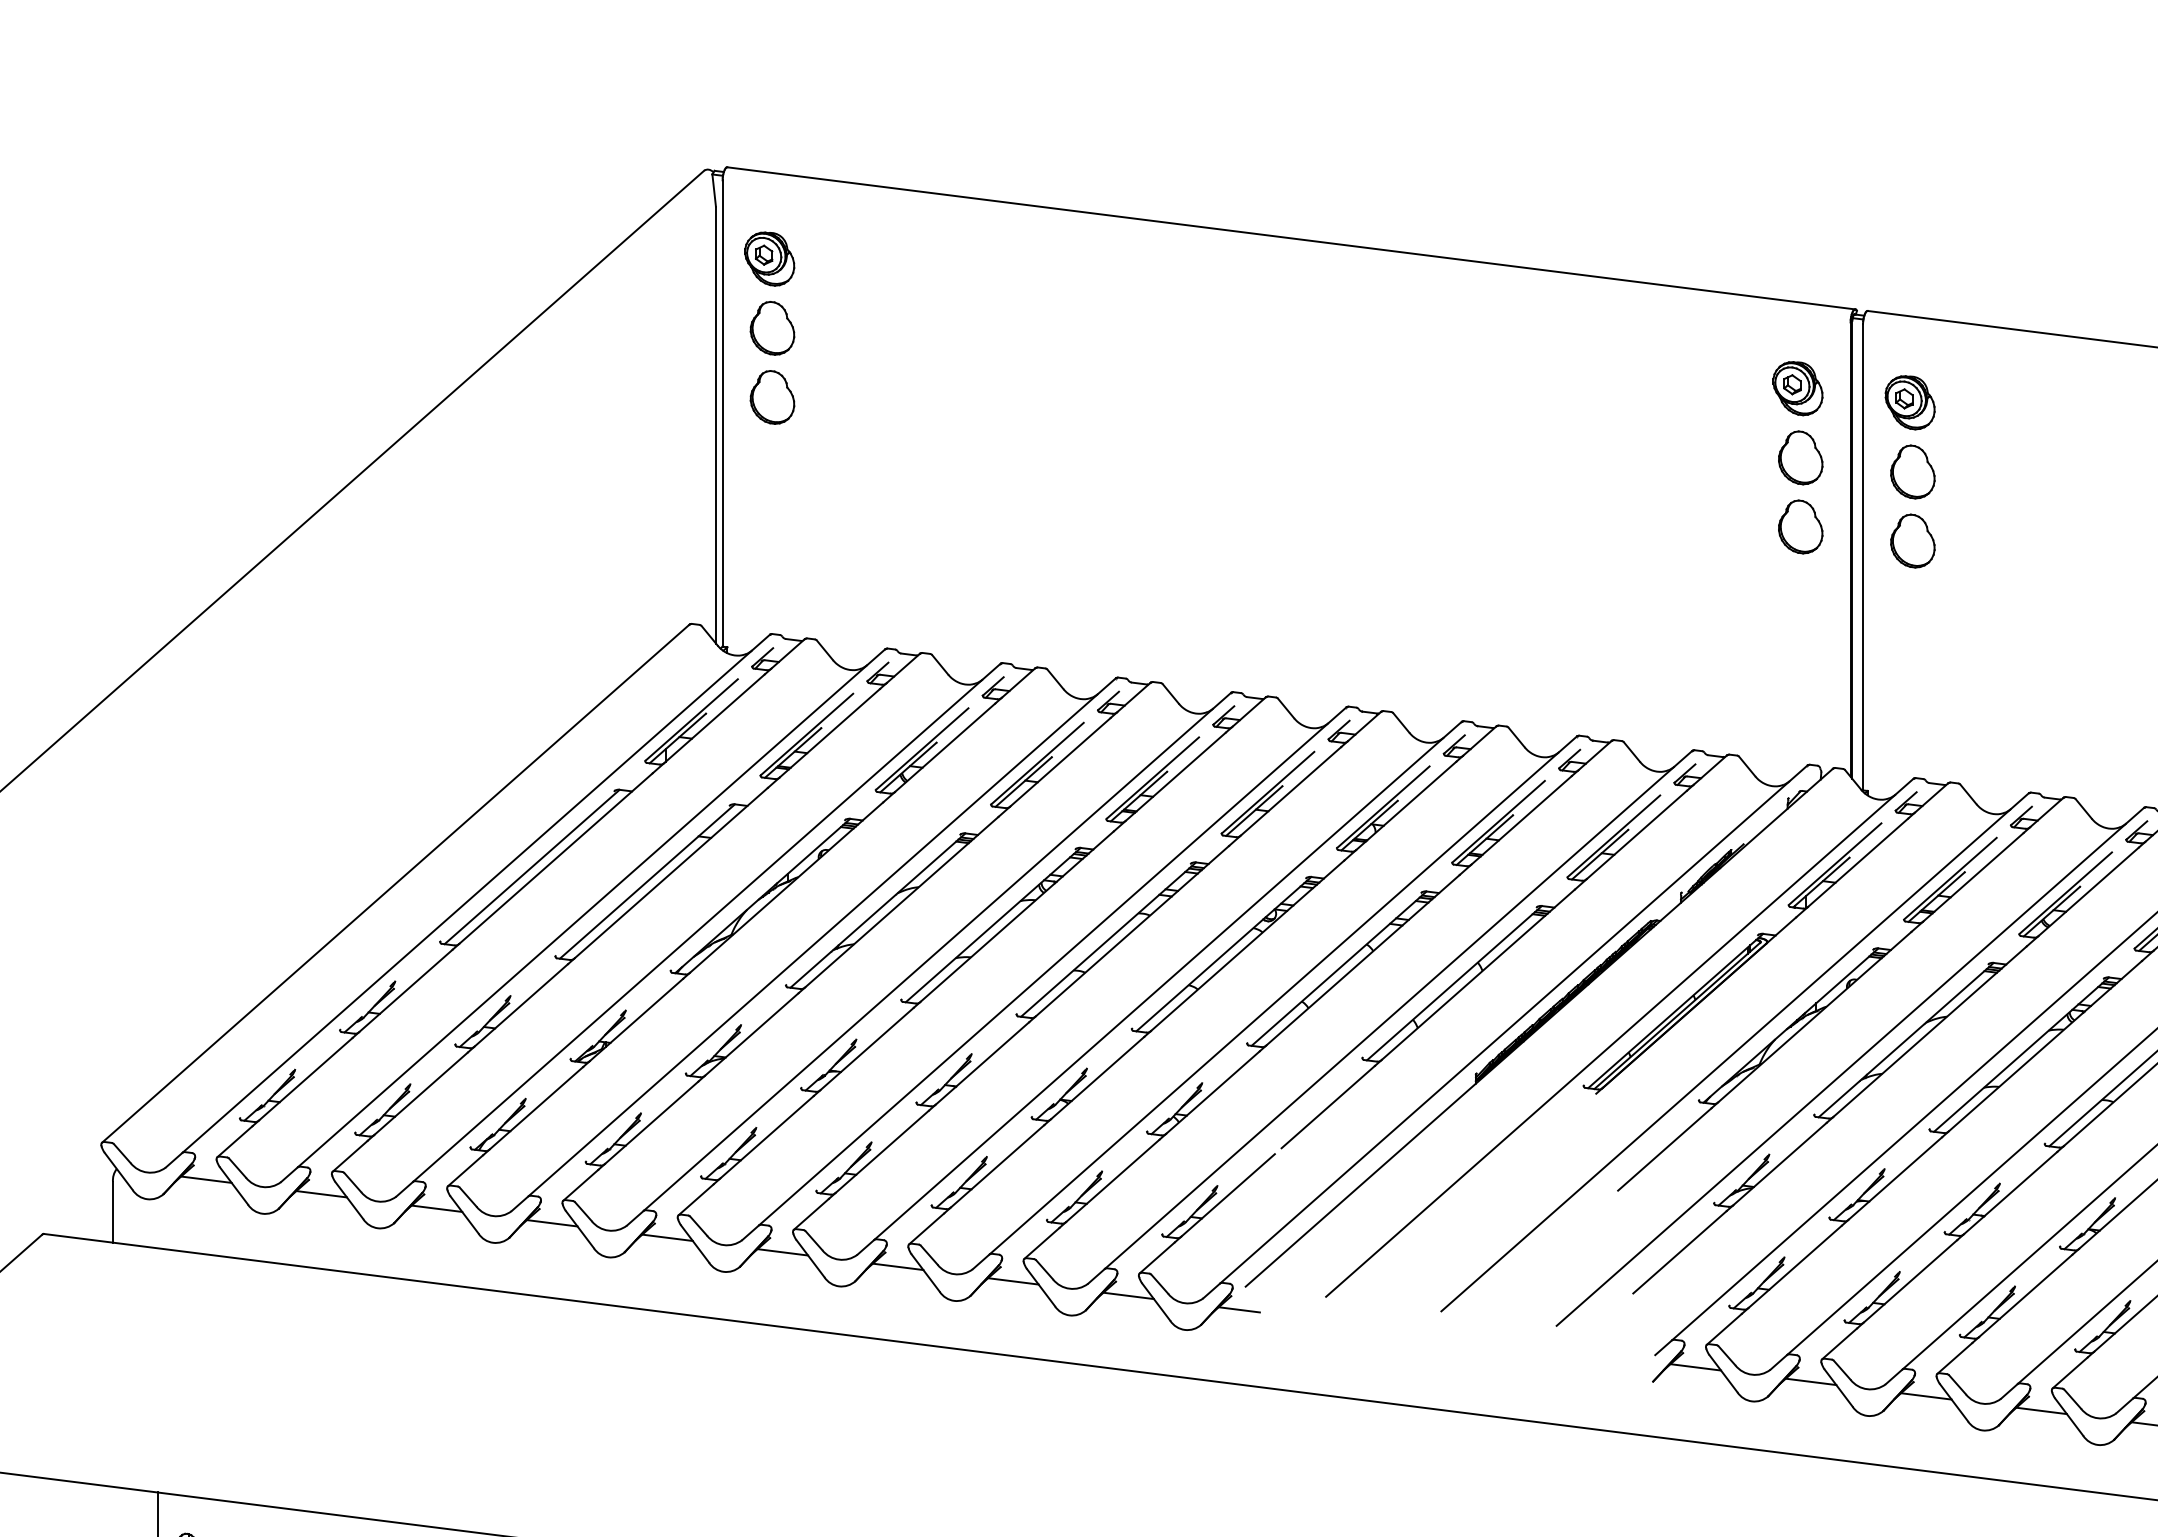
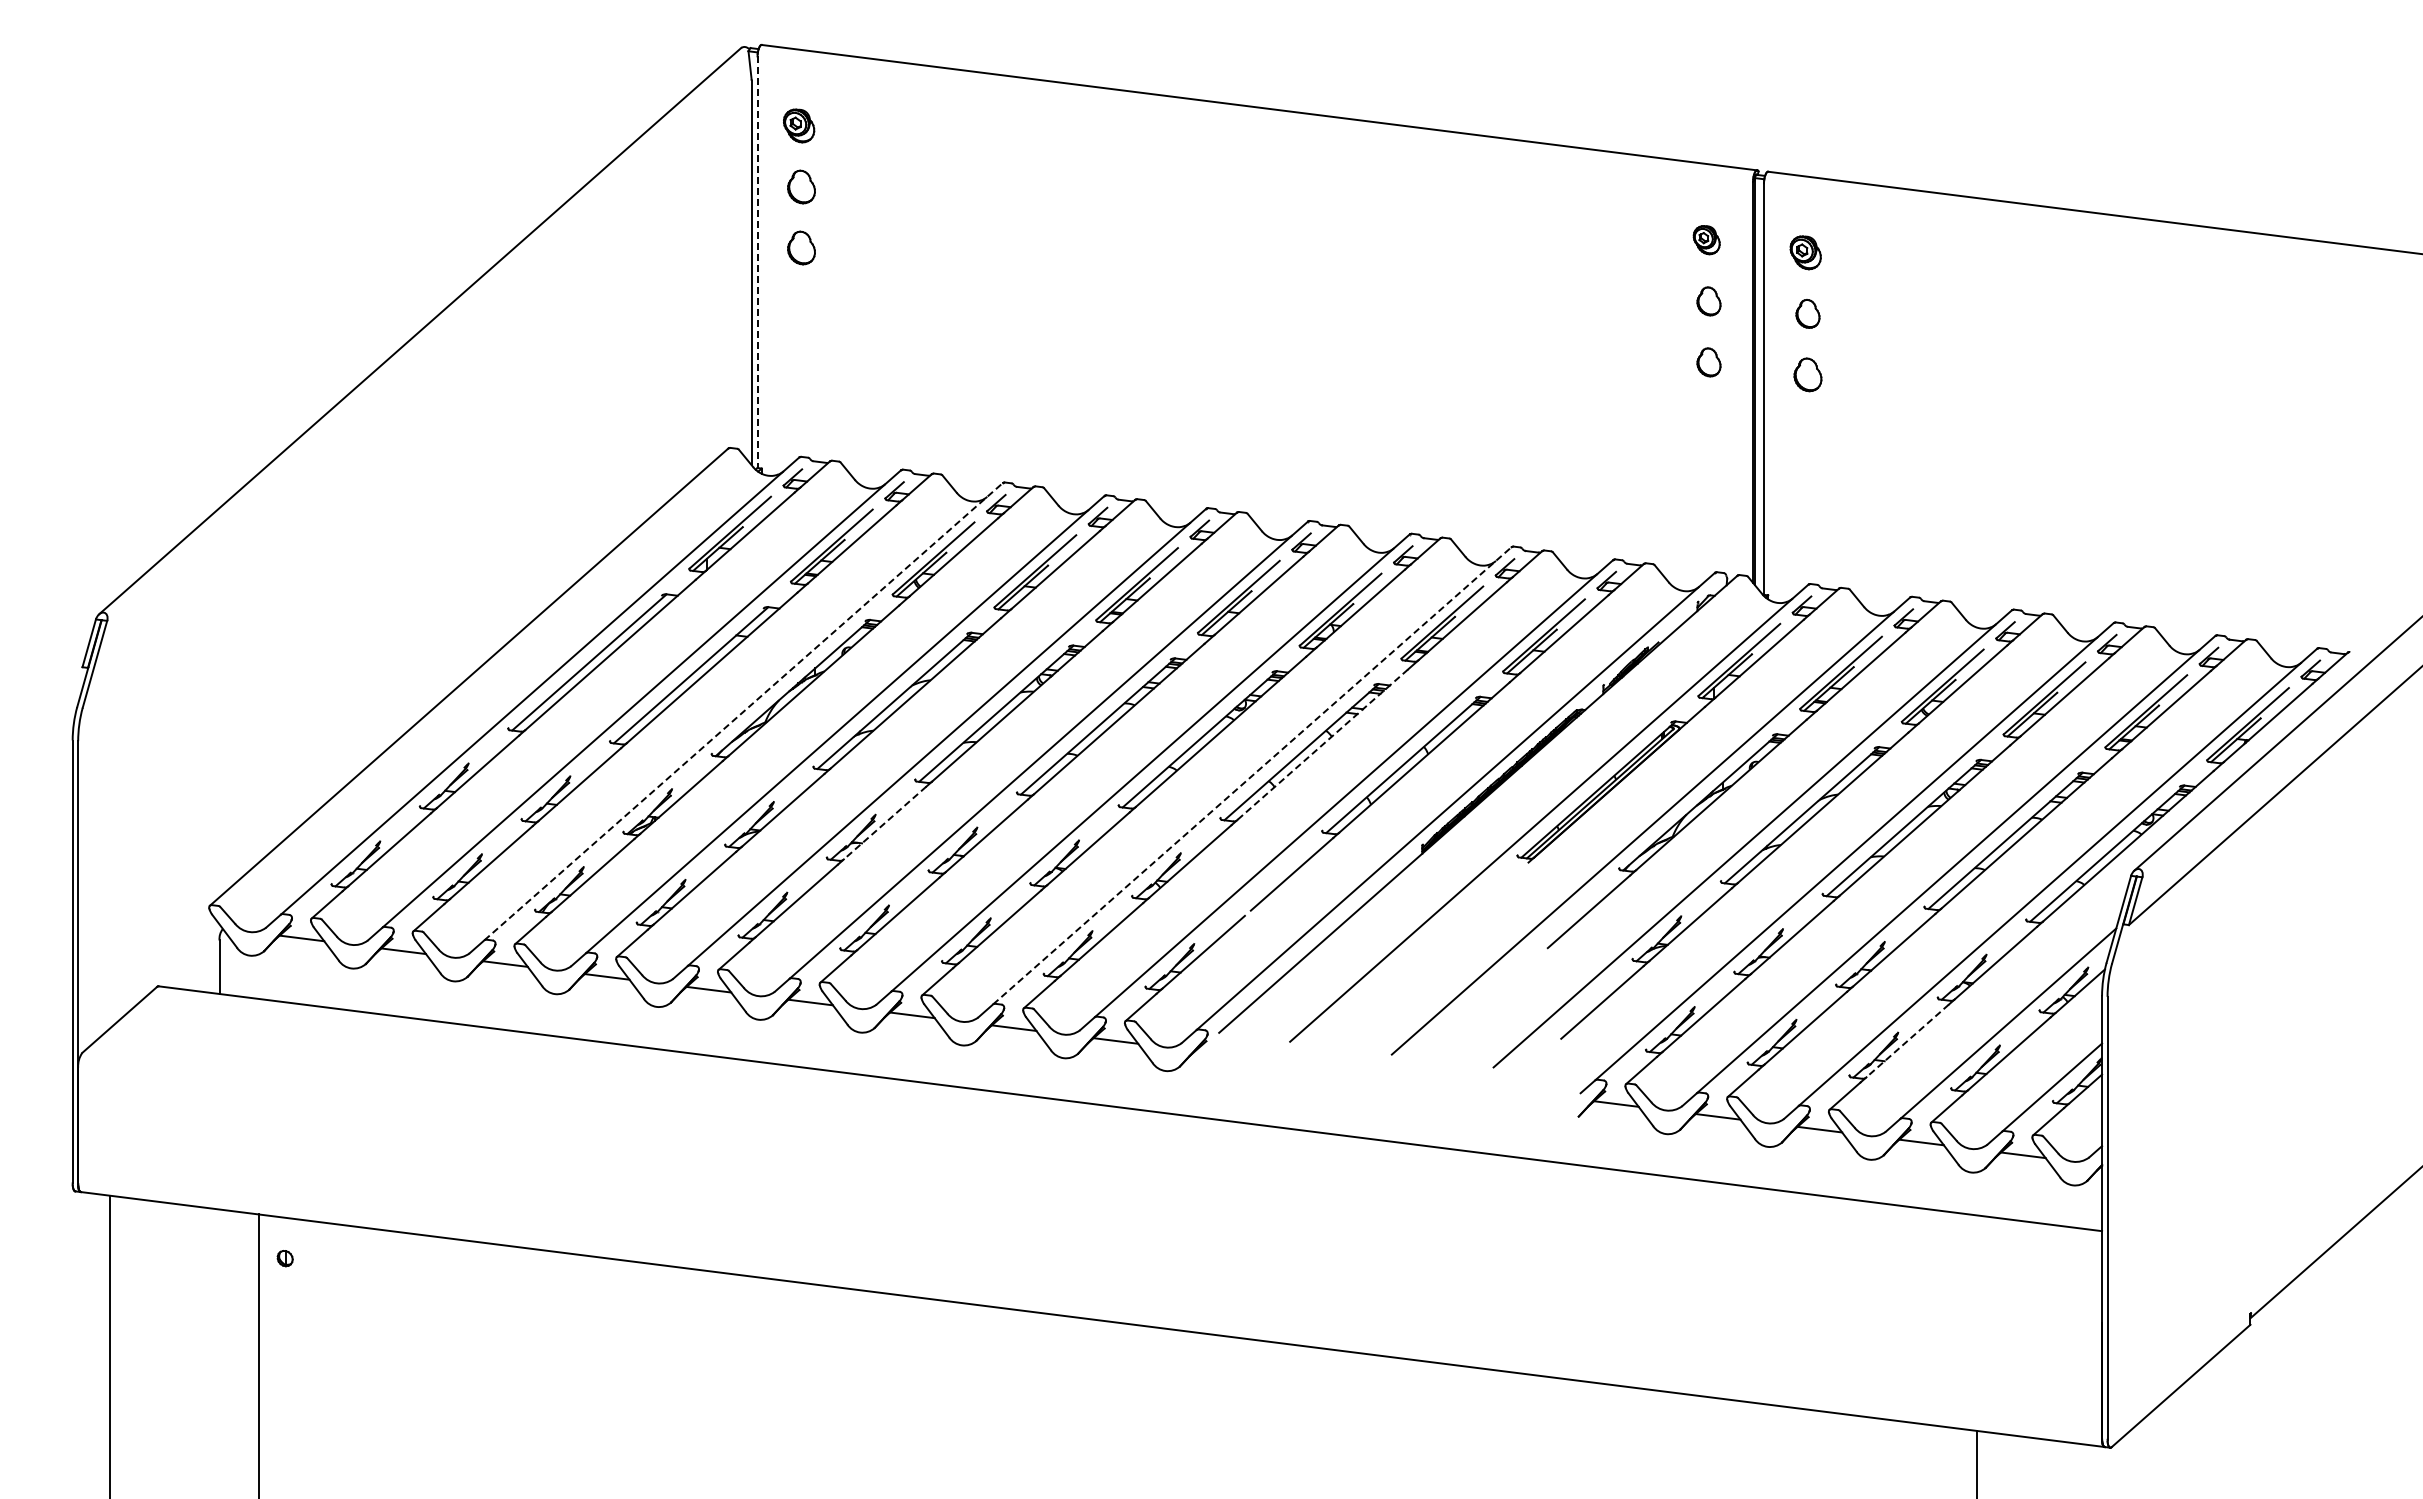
part: (769, 258) -> (798, 125), size x0.7
part: (772, 327) -> (801, 186), size x0.7
part: (1797, 387) -> (1706, 239), size x0.6
part: (772, 396) -> (801, 247), size x0.7
part: (1910, 402) -> (1805, 252), size x0.7
line: (722, 413) -> (757, 262), solid -> dashed
part: (1800, 457) -> (1708, 301), size x0.6
part: (1912, 471) -> (1807, 313), size x0.6
part: (1800, 527) -> (1708, 362), size x0.6
part: (1912, 540) -> (1807, 374), size x0.7
line: (706, 922) -> (743, 711), solid -> dashed
line: (1362, 959) -> (1322, 744), solid -> dashed
line: (1283, 995) -> (1252, 775), solid -> dashed
line: (867, 1049) -> (885, 823), solid -> dashed
line: (2025, 1295) -> (1907, 1040), solid -> dashed
line: (1239, 1310) -> (1213, 1053), removed

